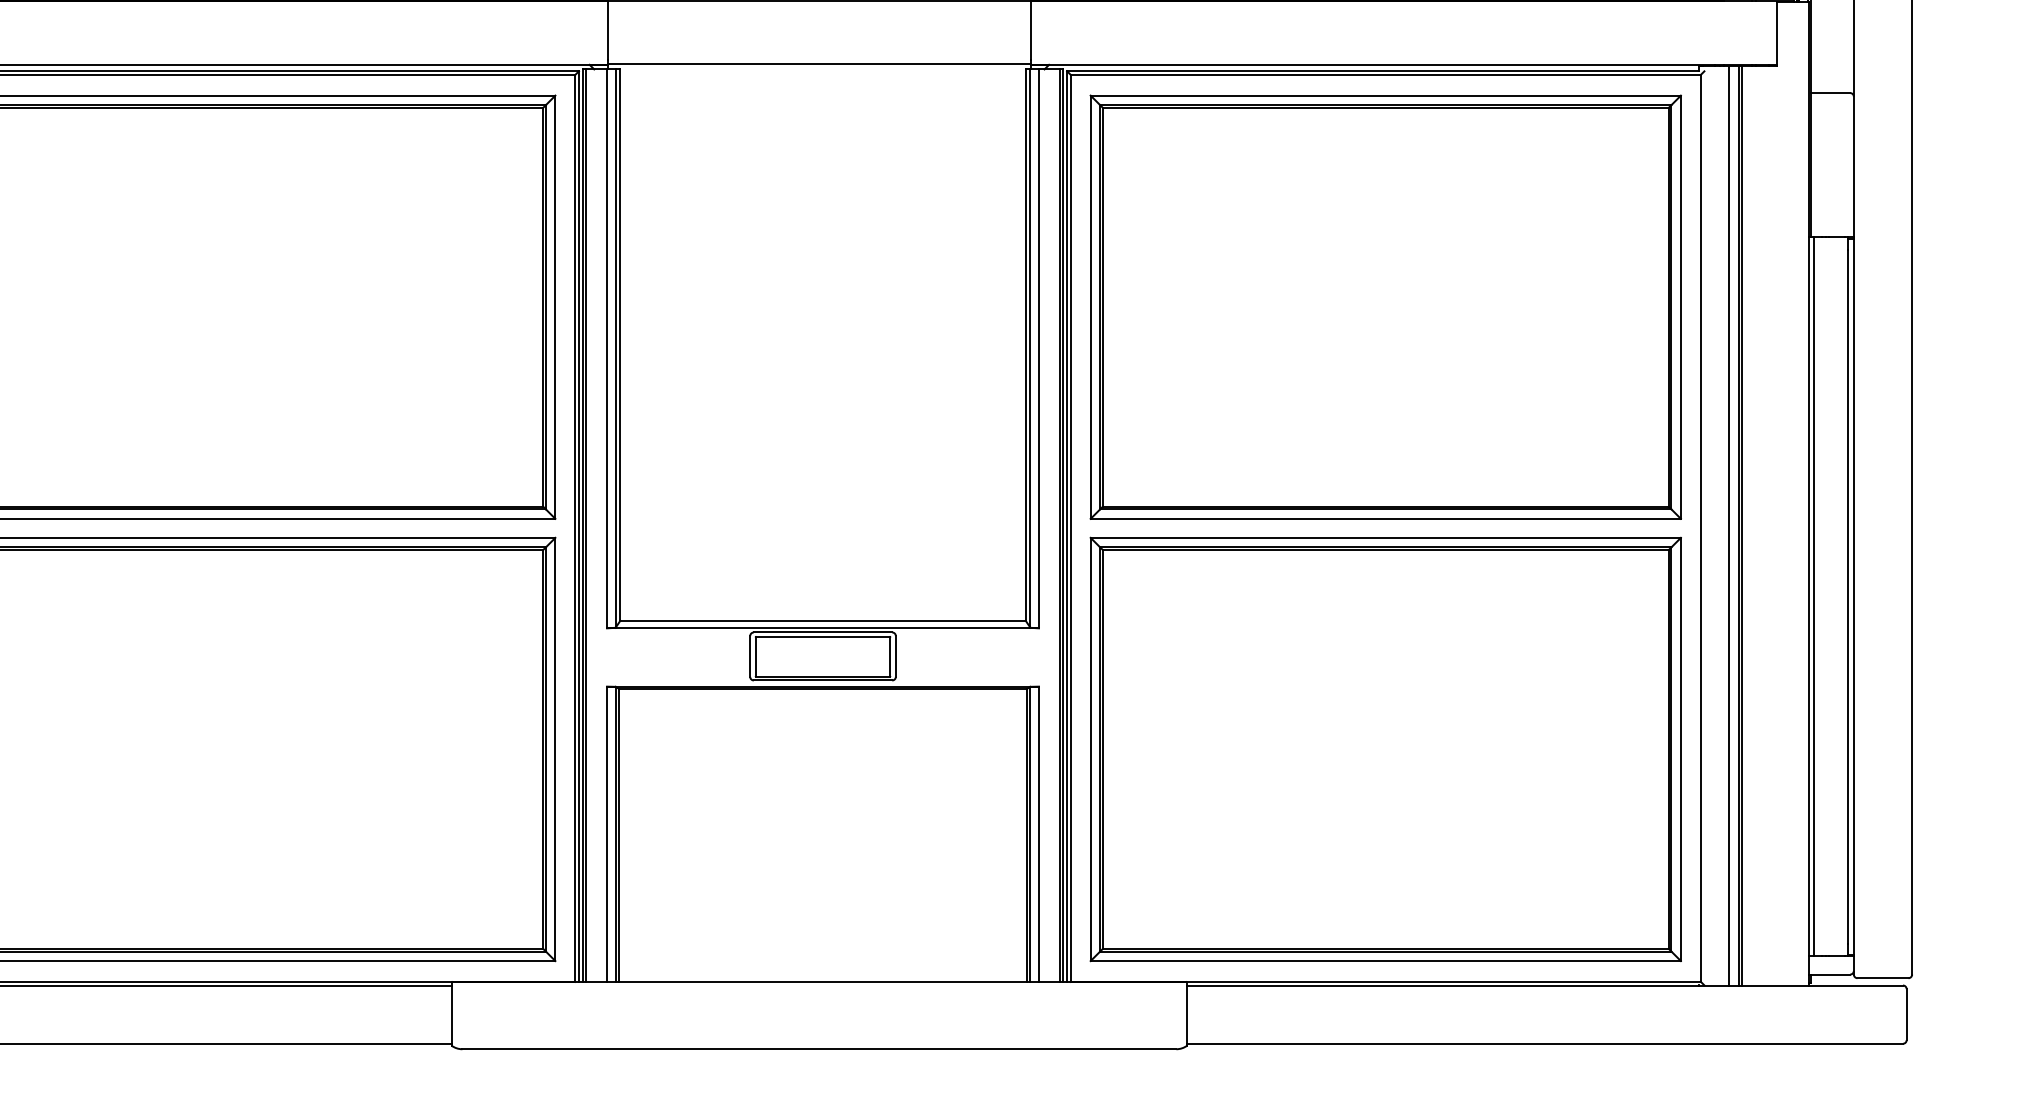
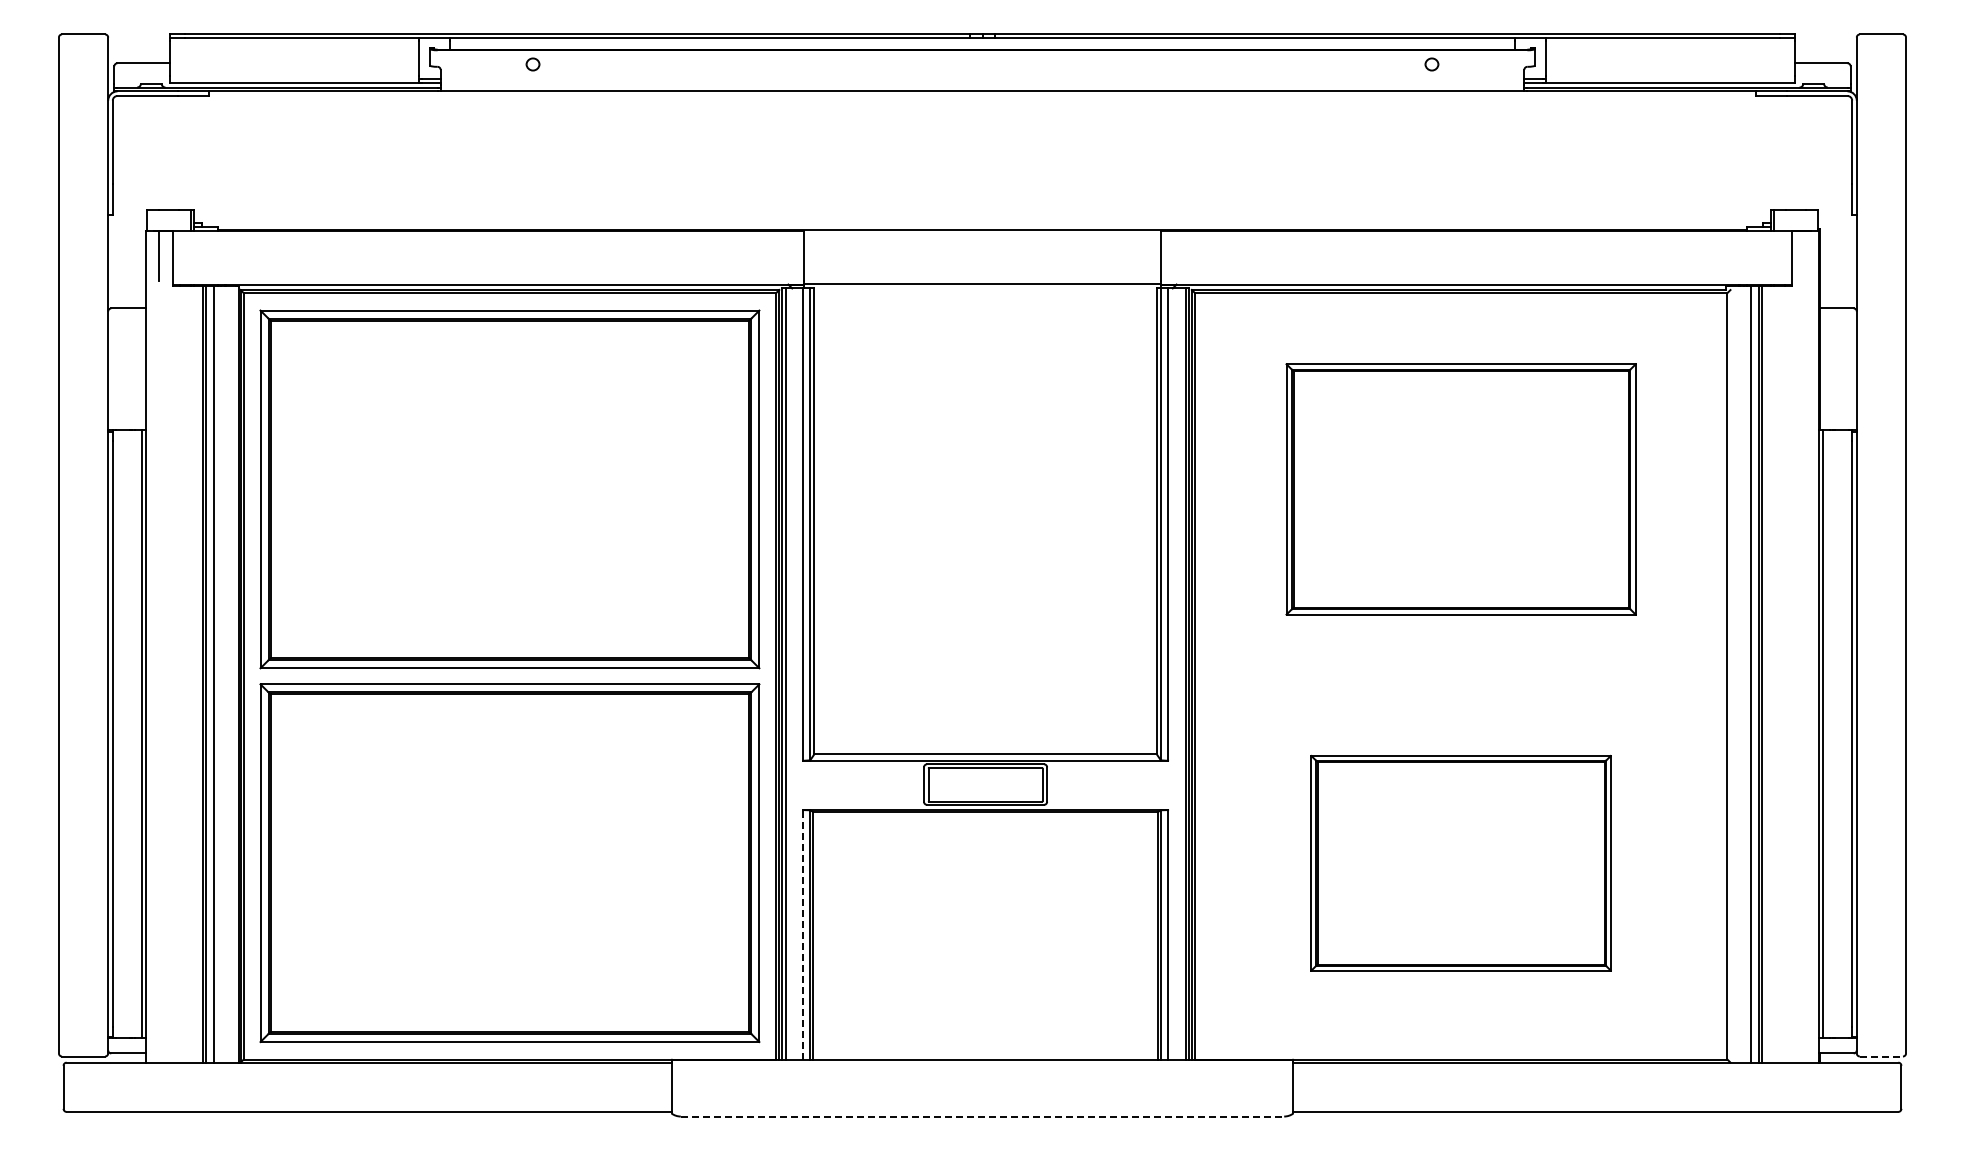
part: (1384, 307) -> (1460, 489), size x0.7
part: (1384, 749) -> (1460, 863), size x0.6
line: (607, 833) -> (803, 934), solid -> dashed
line: (1883, 978) -> (1881, 1056), solid -> dashed
line: (819, 1049) -> (982, 1116), solid -> dashed

